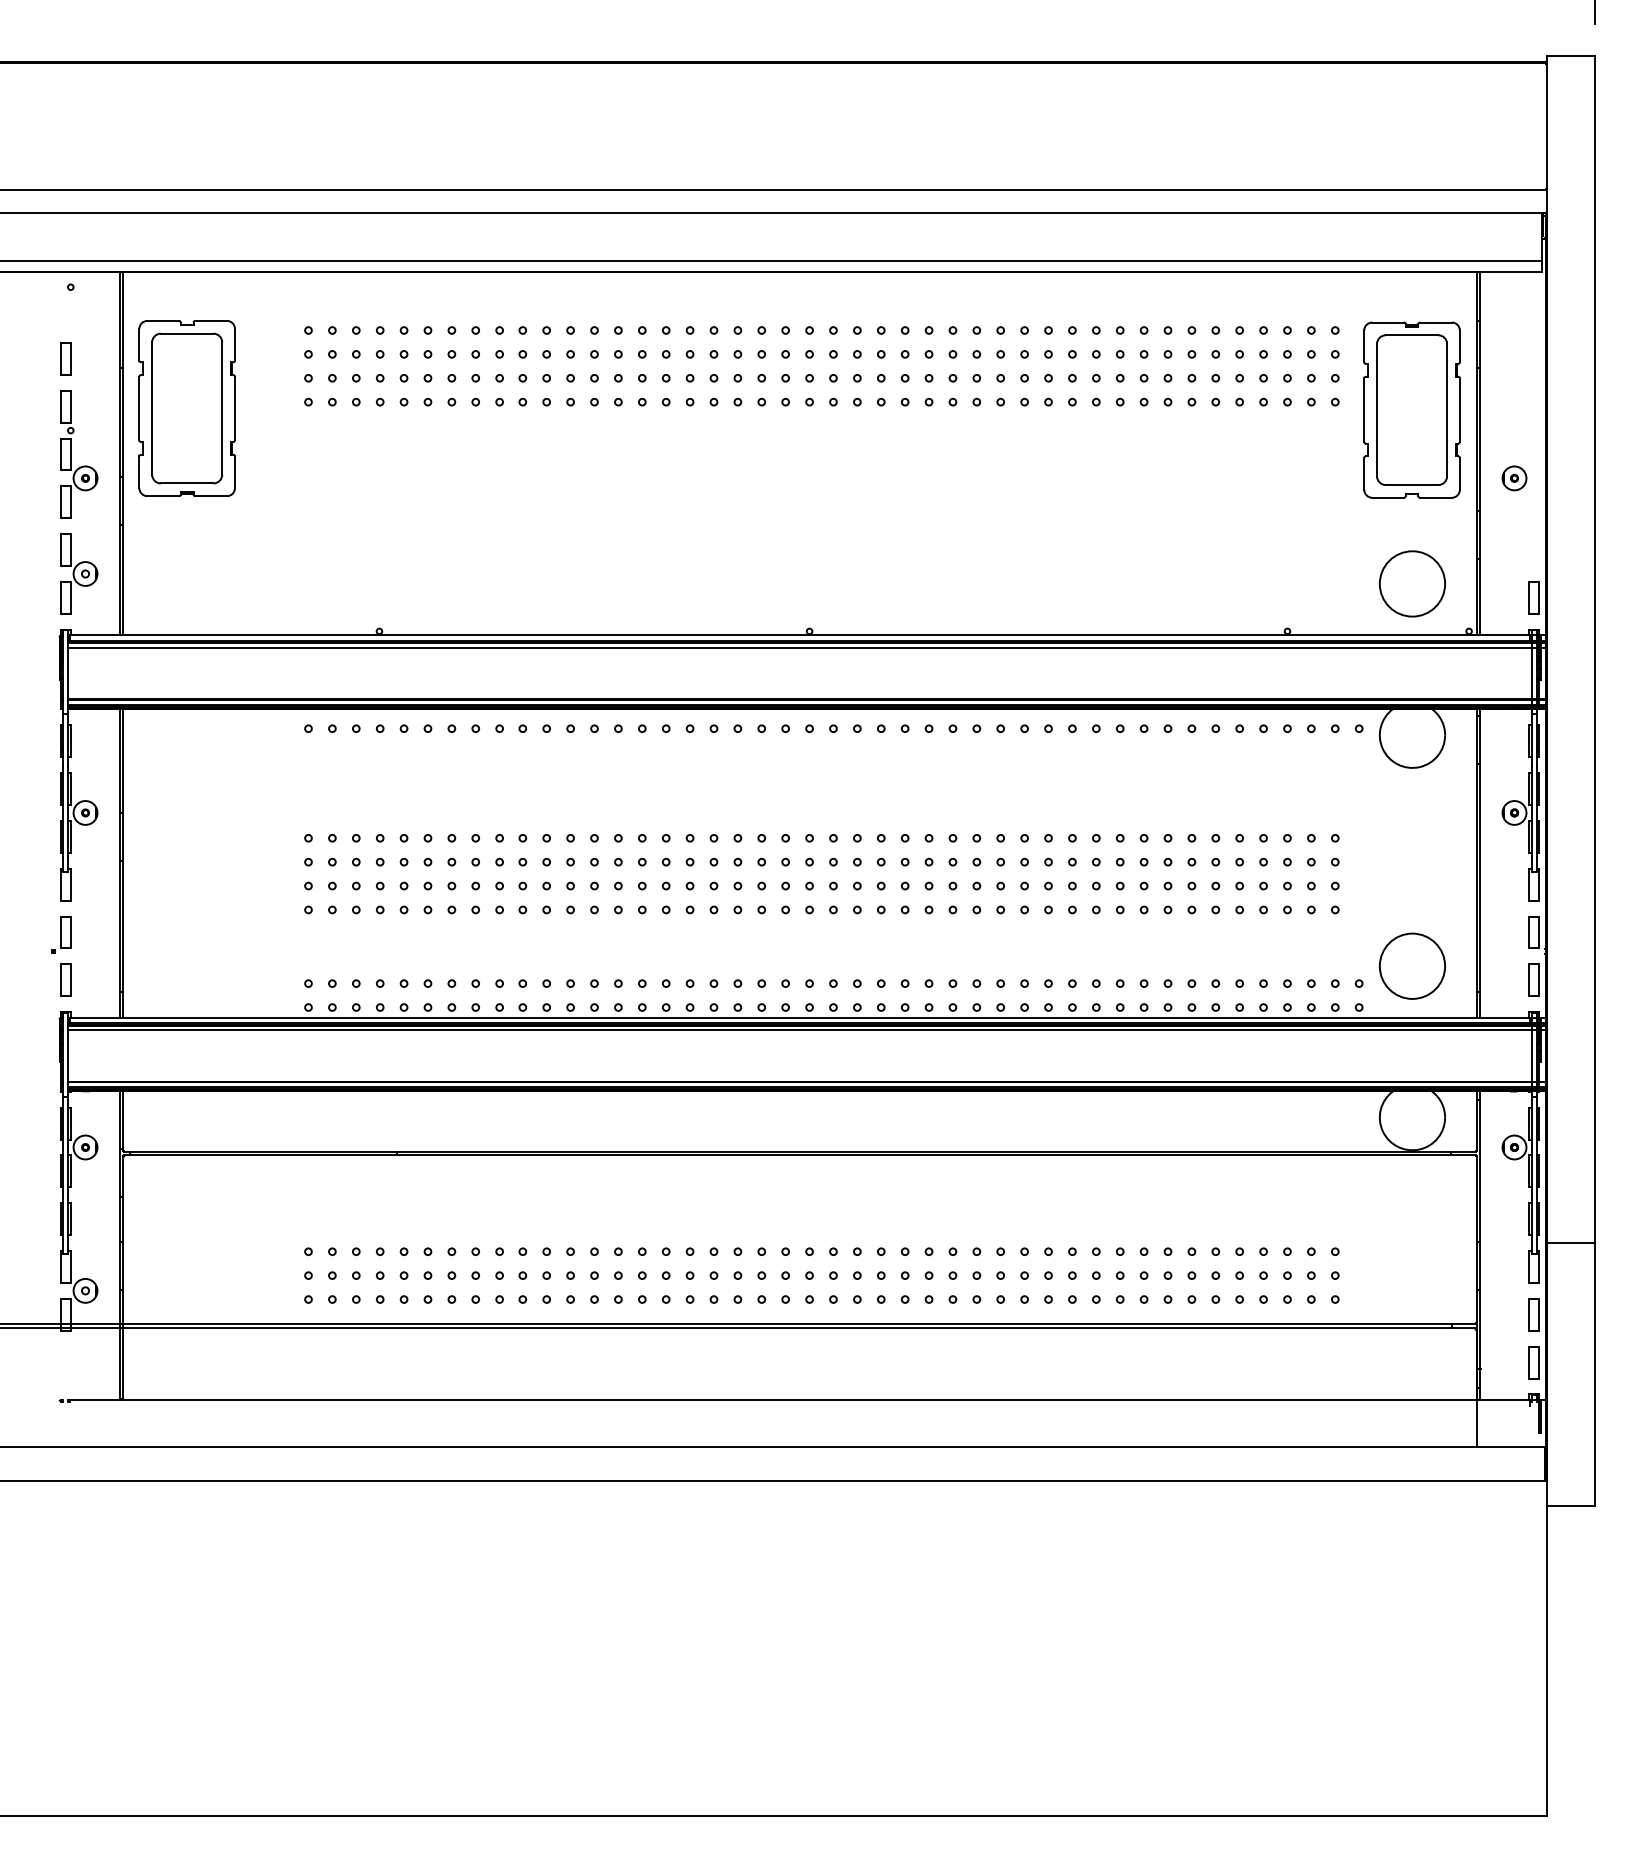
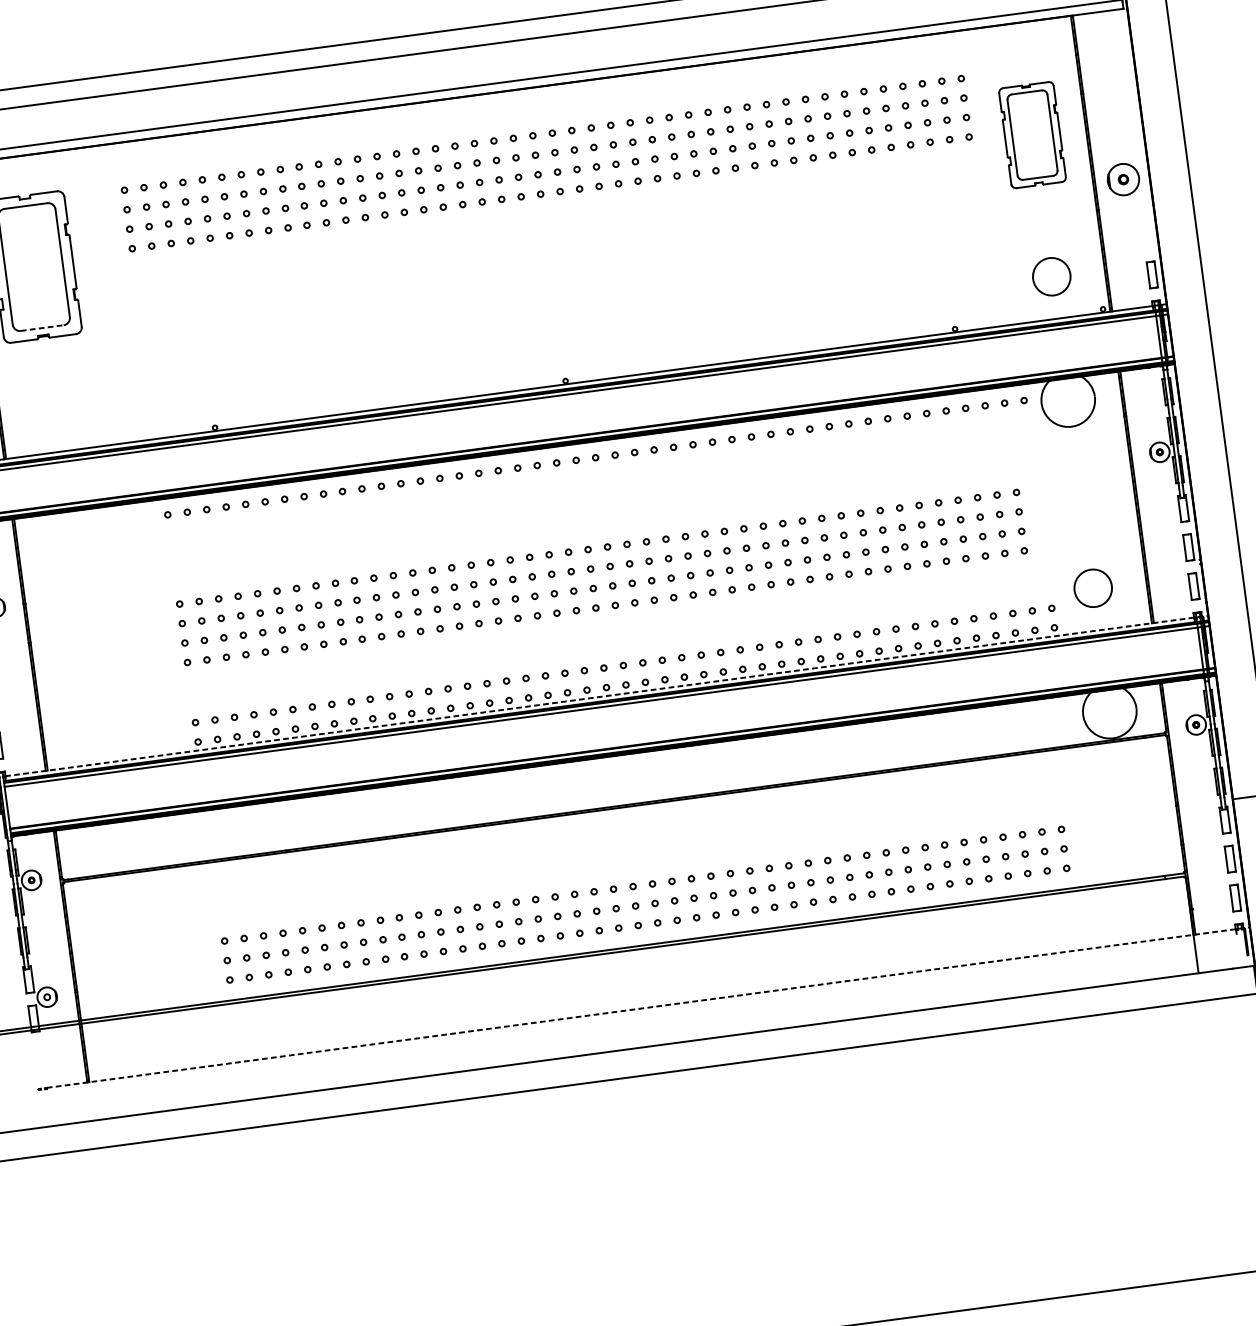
part: (1411, 409) -> (1032, 134), size x0.7
part: (1514, 478) -> (1123, 179), size x1.6
line: (187, 483) -> (42, 328), solid -> dashed
circle: (1412, 583) -> (1051, 276), size x0.7
circle: (1411, 965) -> (1092, 587), size x0.7
line: (808, 1017) -> (606, 695), solid -> dashed
line: (808, 1400) -> (648, 1007), solid -> dashed

